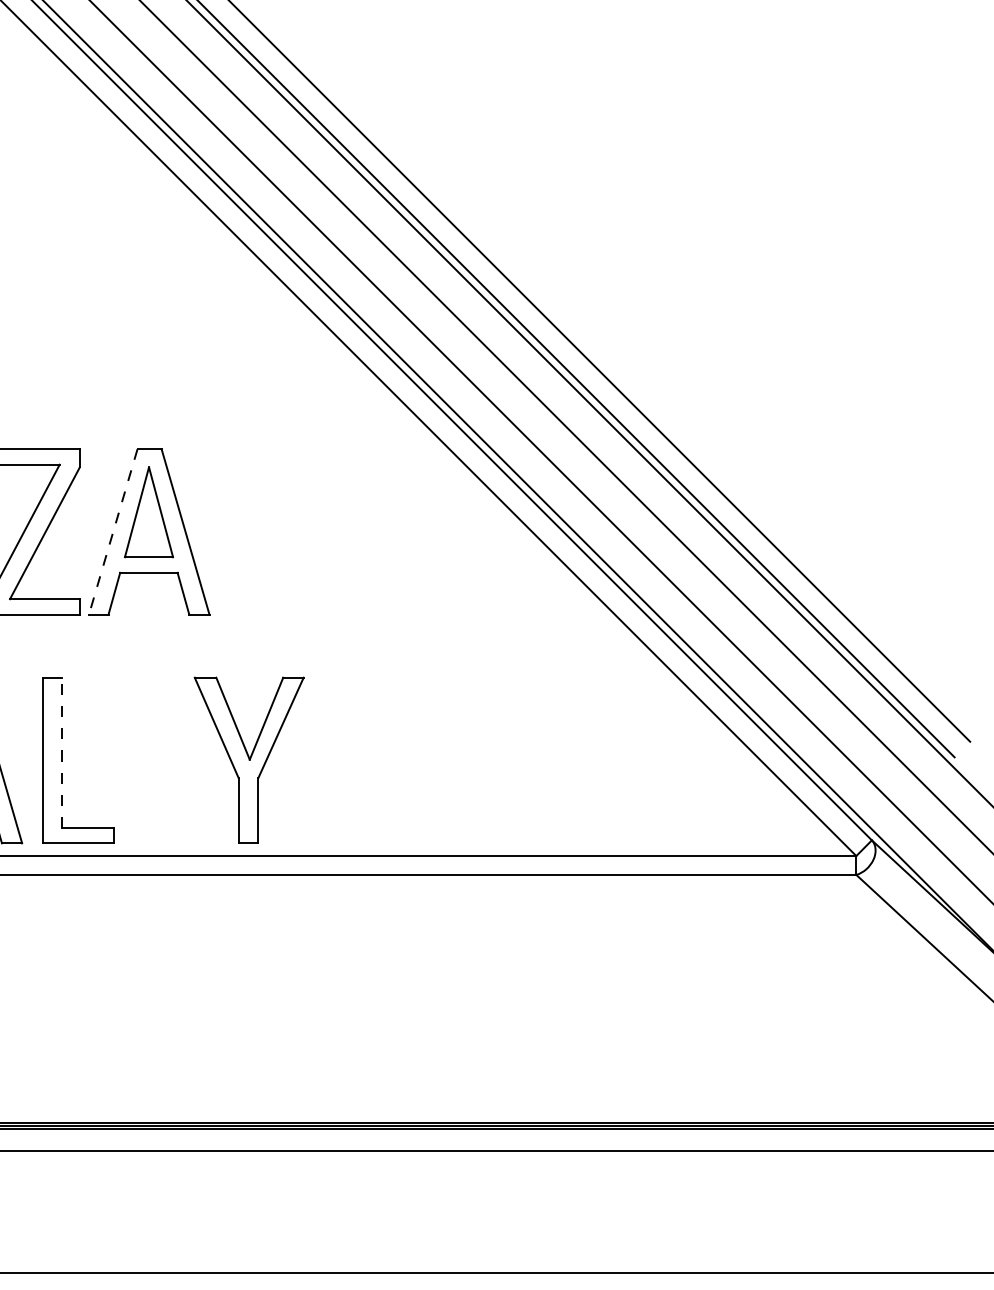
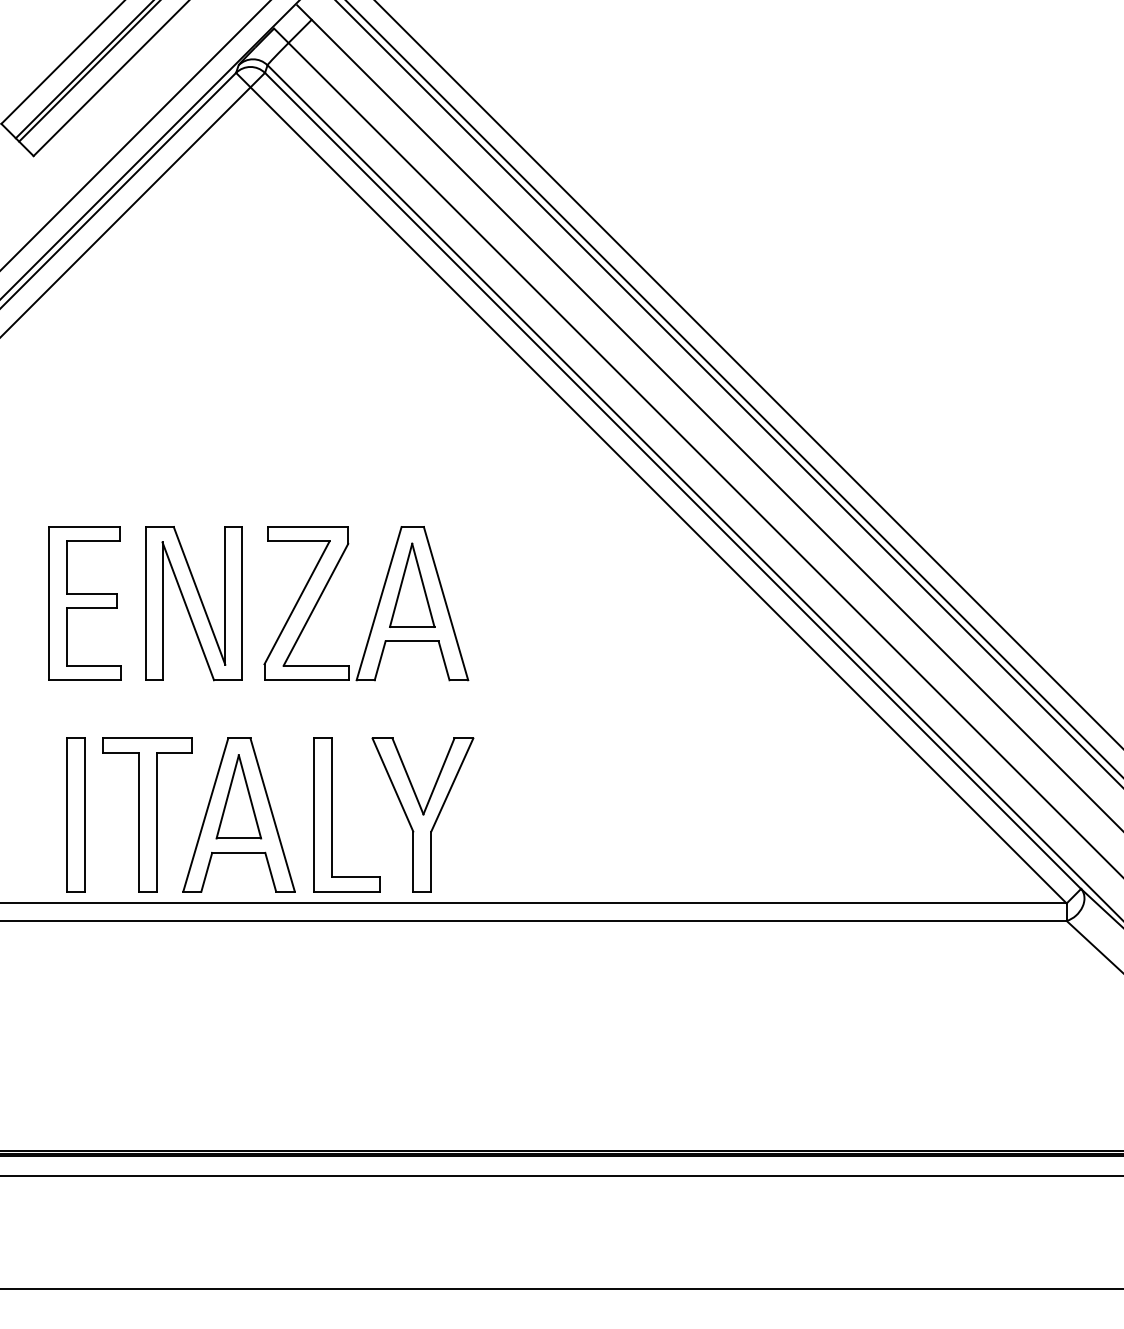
line: (113, 531) -> (379, 603), dashed -> solid
line: (62, 752) -> (332, 807), dashed -> solid
part: (248, 759) -> (422, 814), moved

